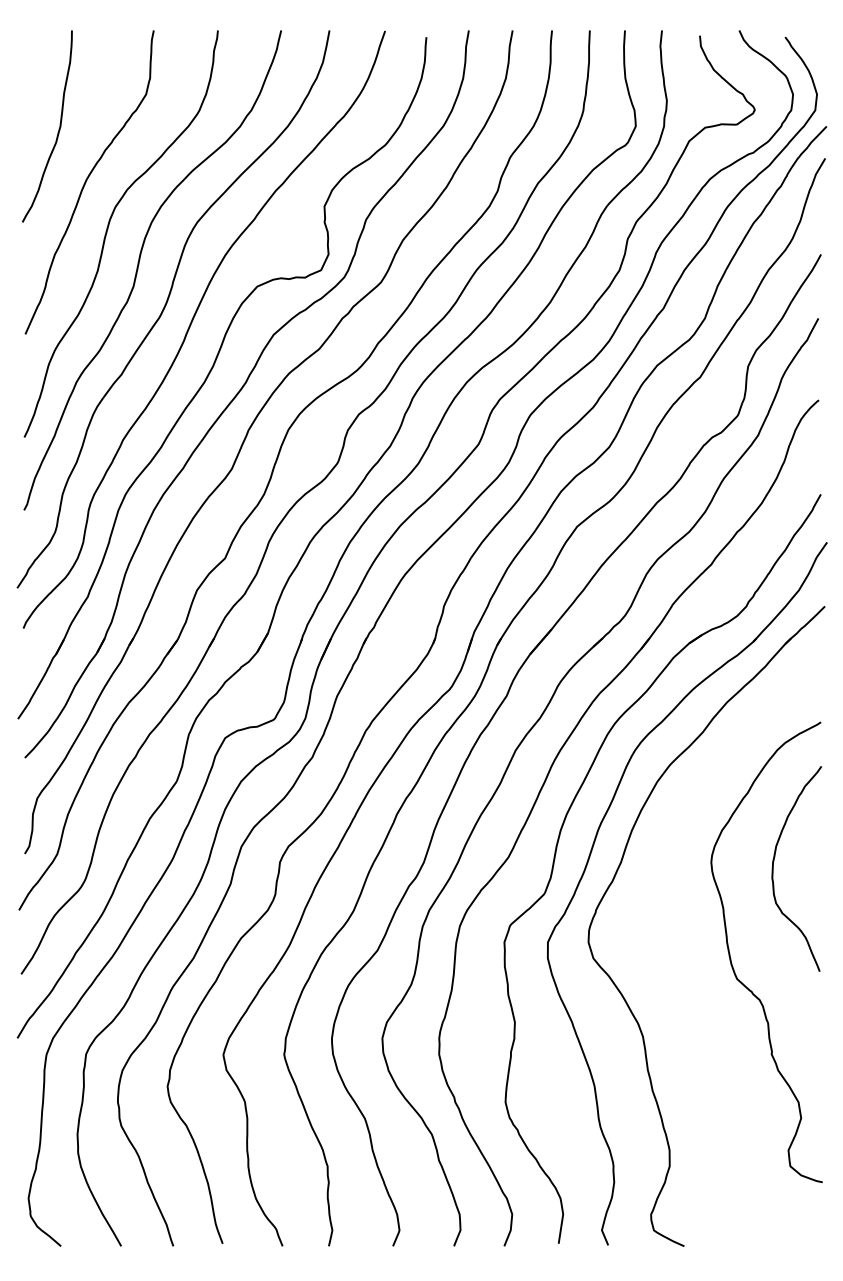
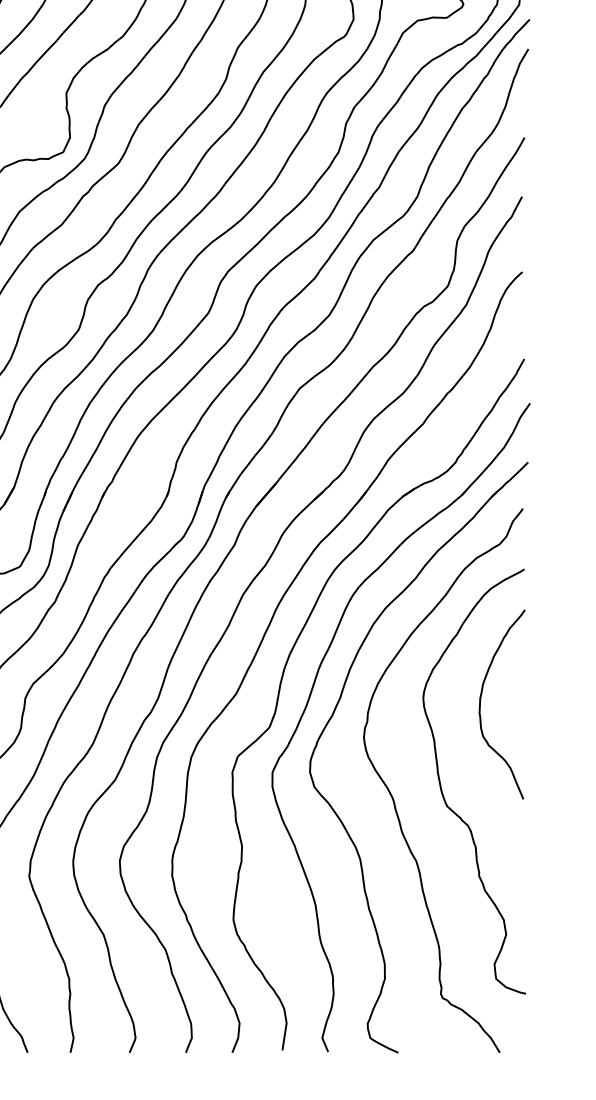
curve: (679, 970) -> (393, 798), added

